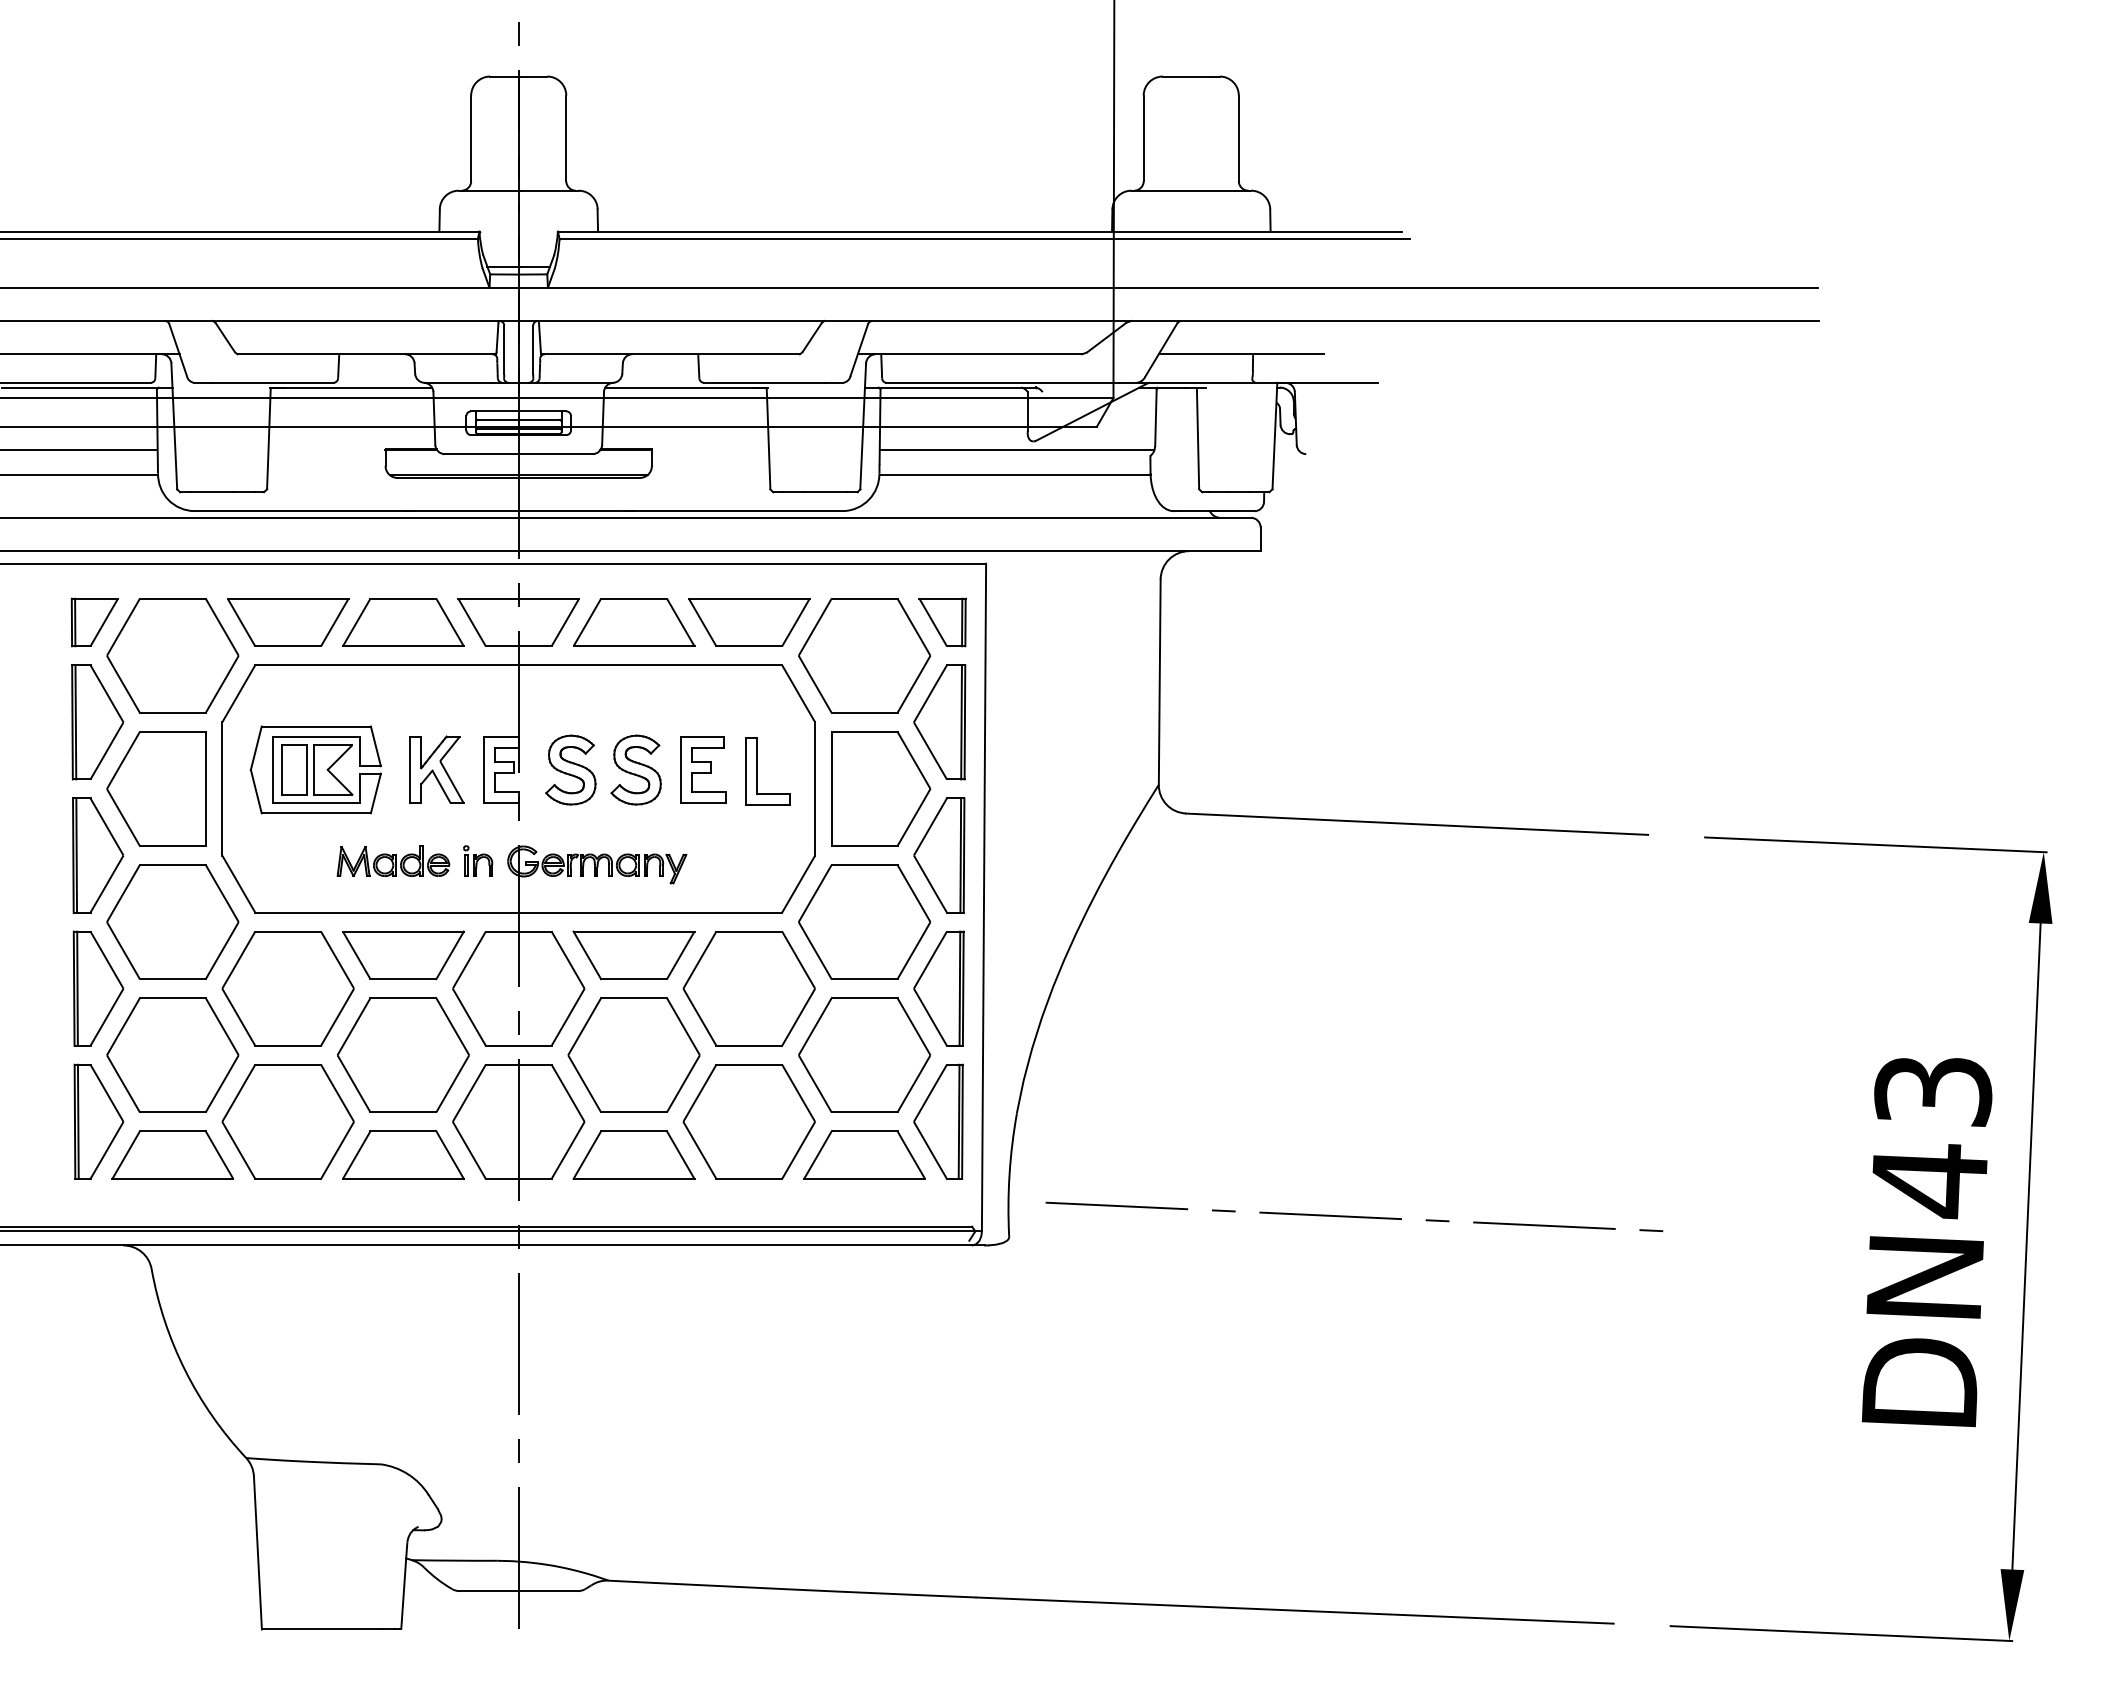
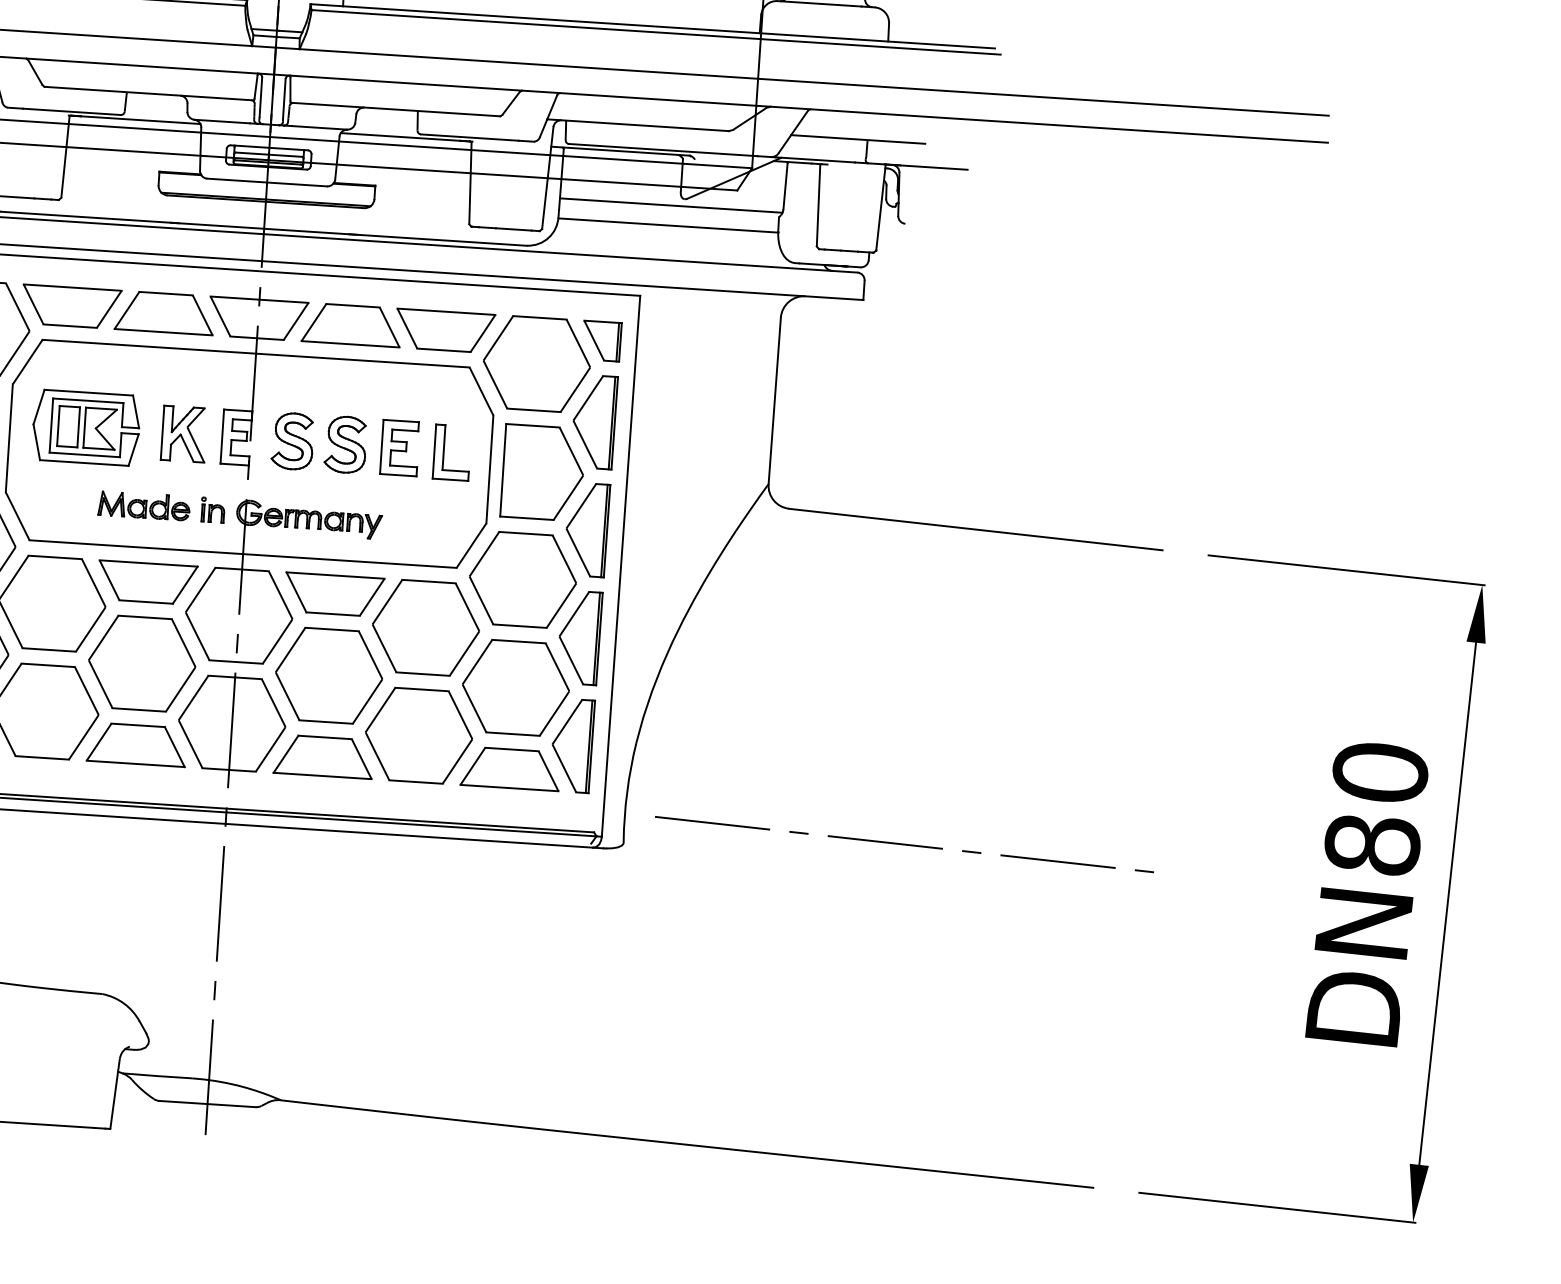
text: (1931, 1137) -> (1376, 810), DN43 -> DN80

